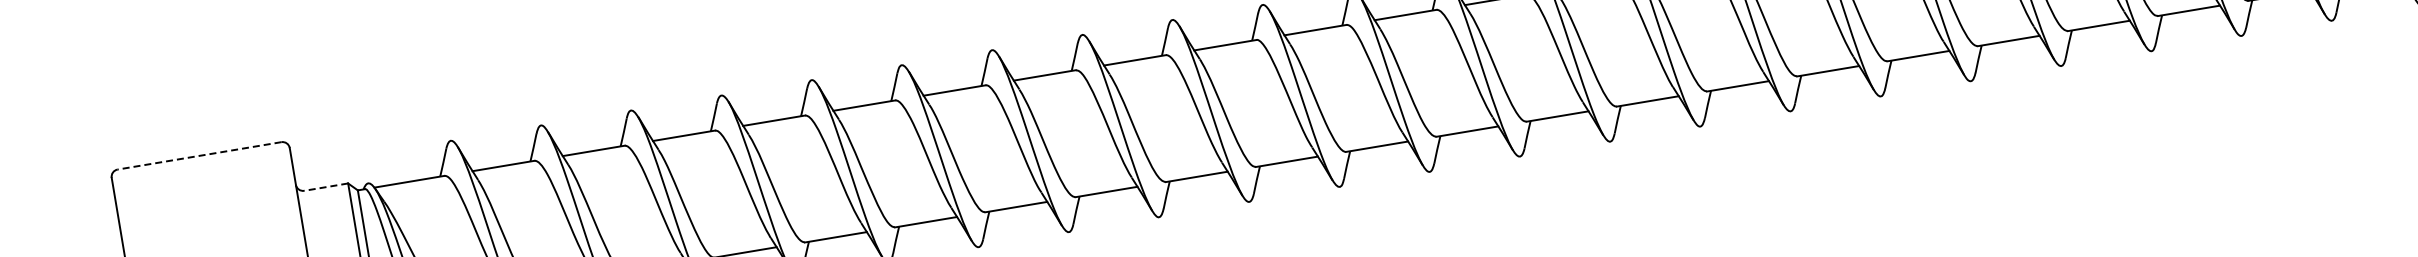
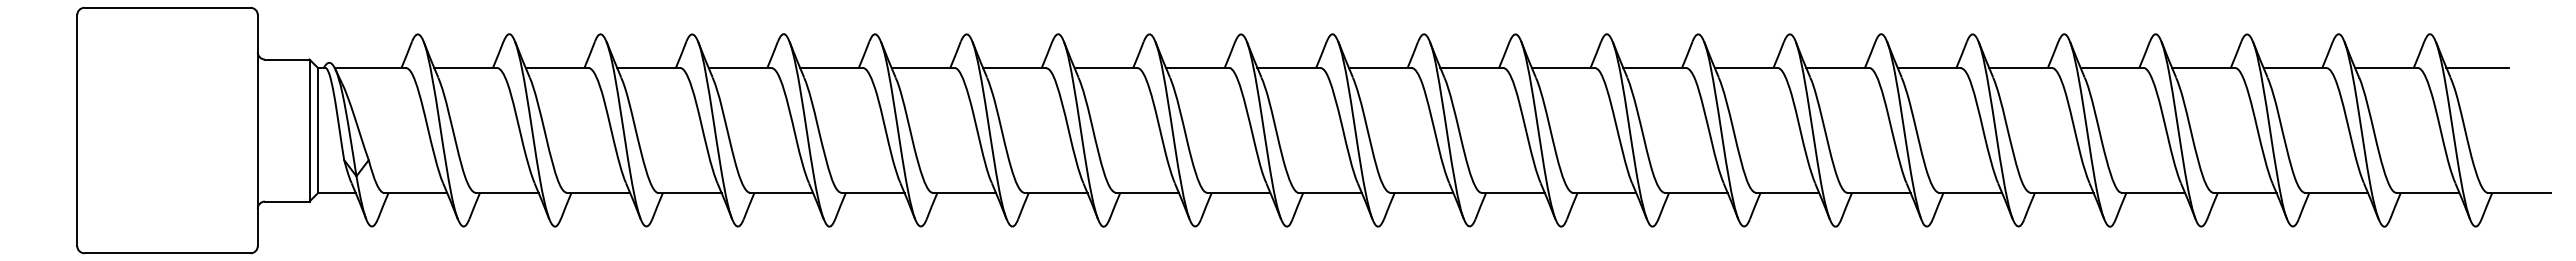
line: (199, 155) -> (167, 7), dashed -> solid
line: (325, 187) -> (286, 59), dashed -> solid

